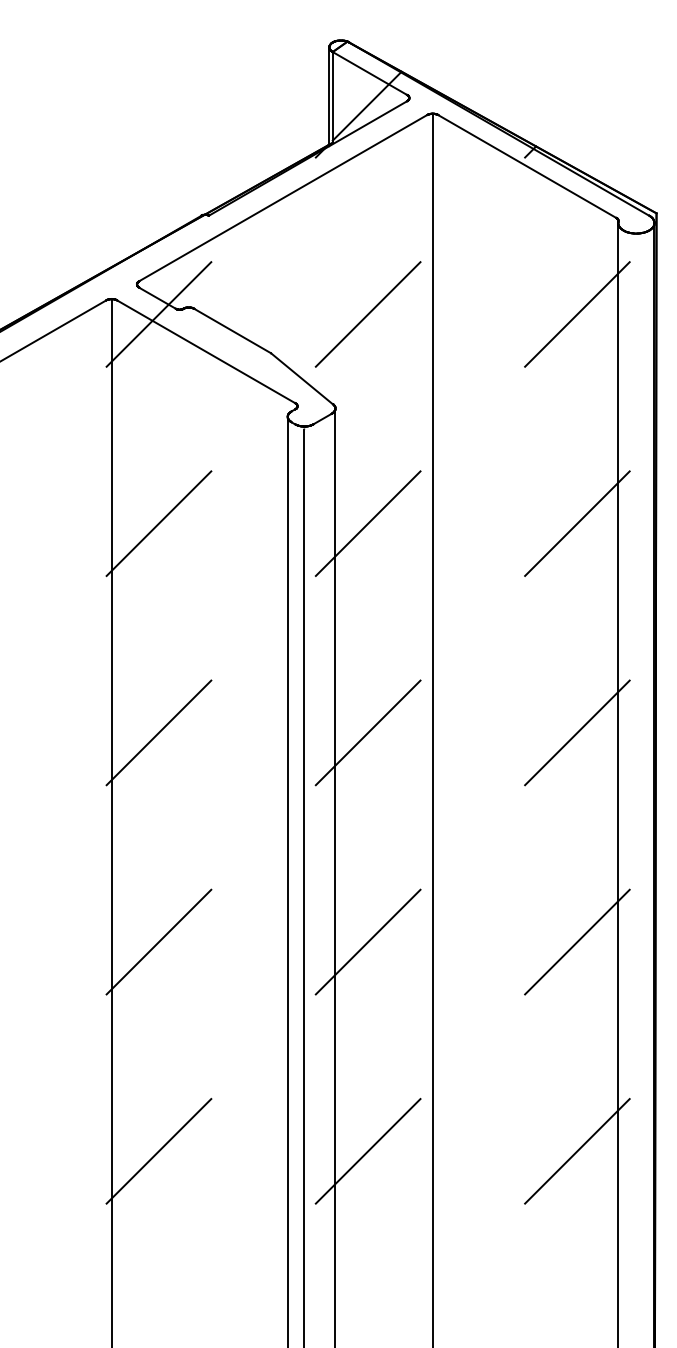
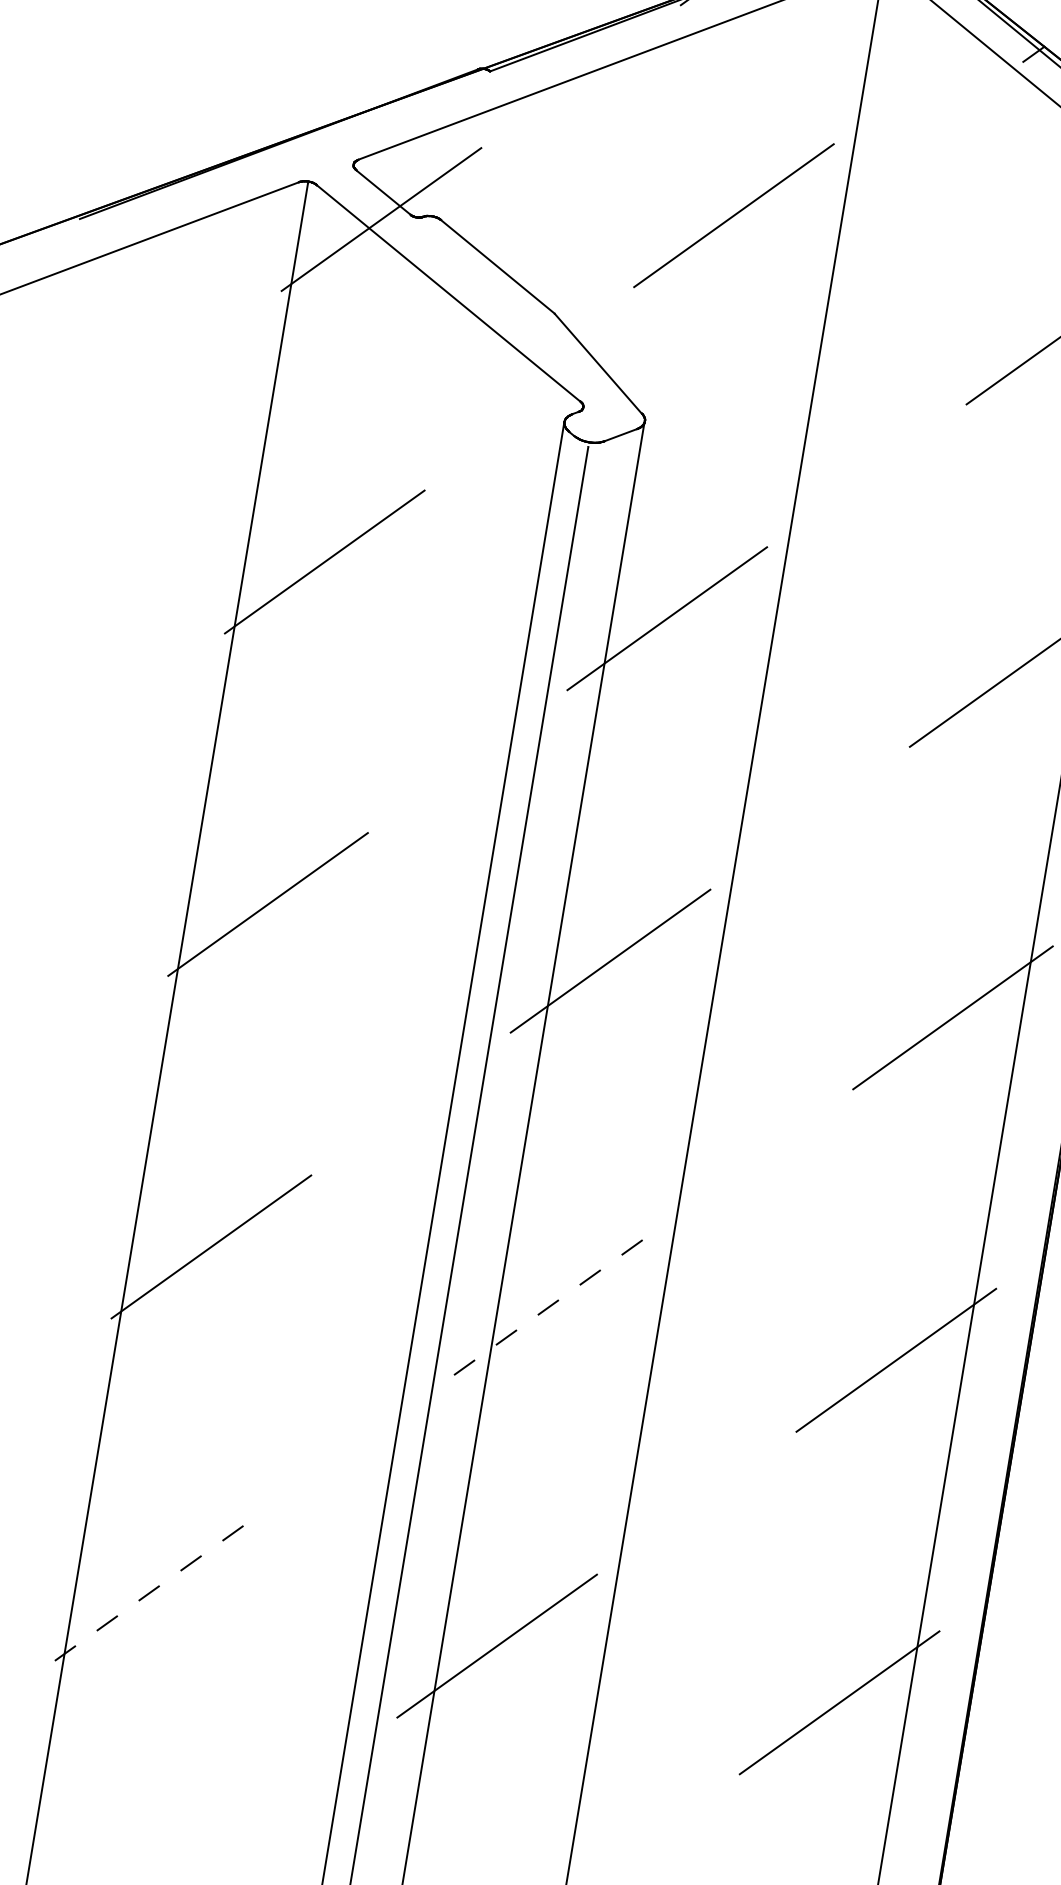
line: (367, 314) -> (732, 215), moved
line: (368, 942) -> (554, 1304), solid -> dashed
line: (158, 1151) -> (153, 1589), solid -> dashed

